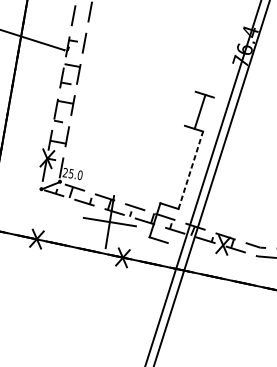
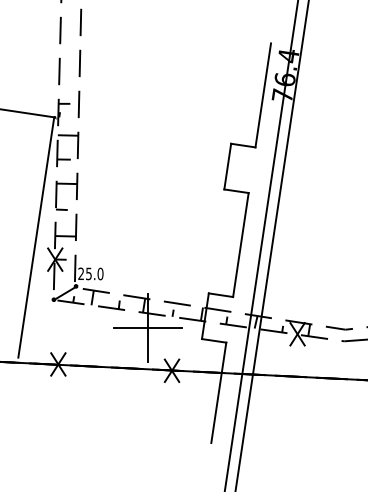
line: (226, 58) -> (263, 95), added
line: (199, 111) -> (227, 166), moved
line: (35, 139) -> (36, 237), added
line: (190, 170) -> (240, 245), dashed -> solid
line: (155, 280) -> (218, 392), added

